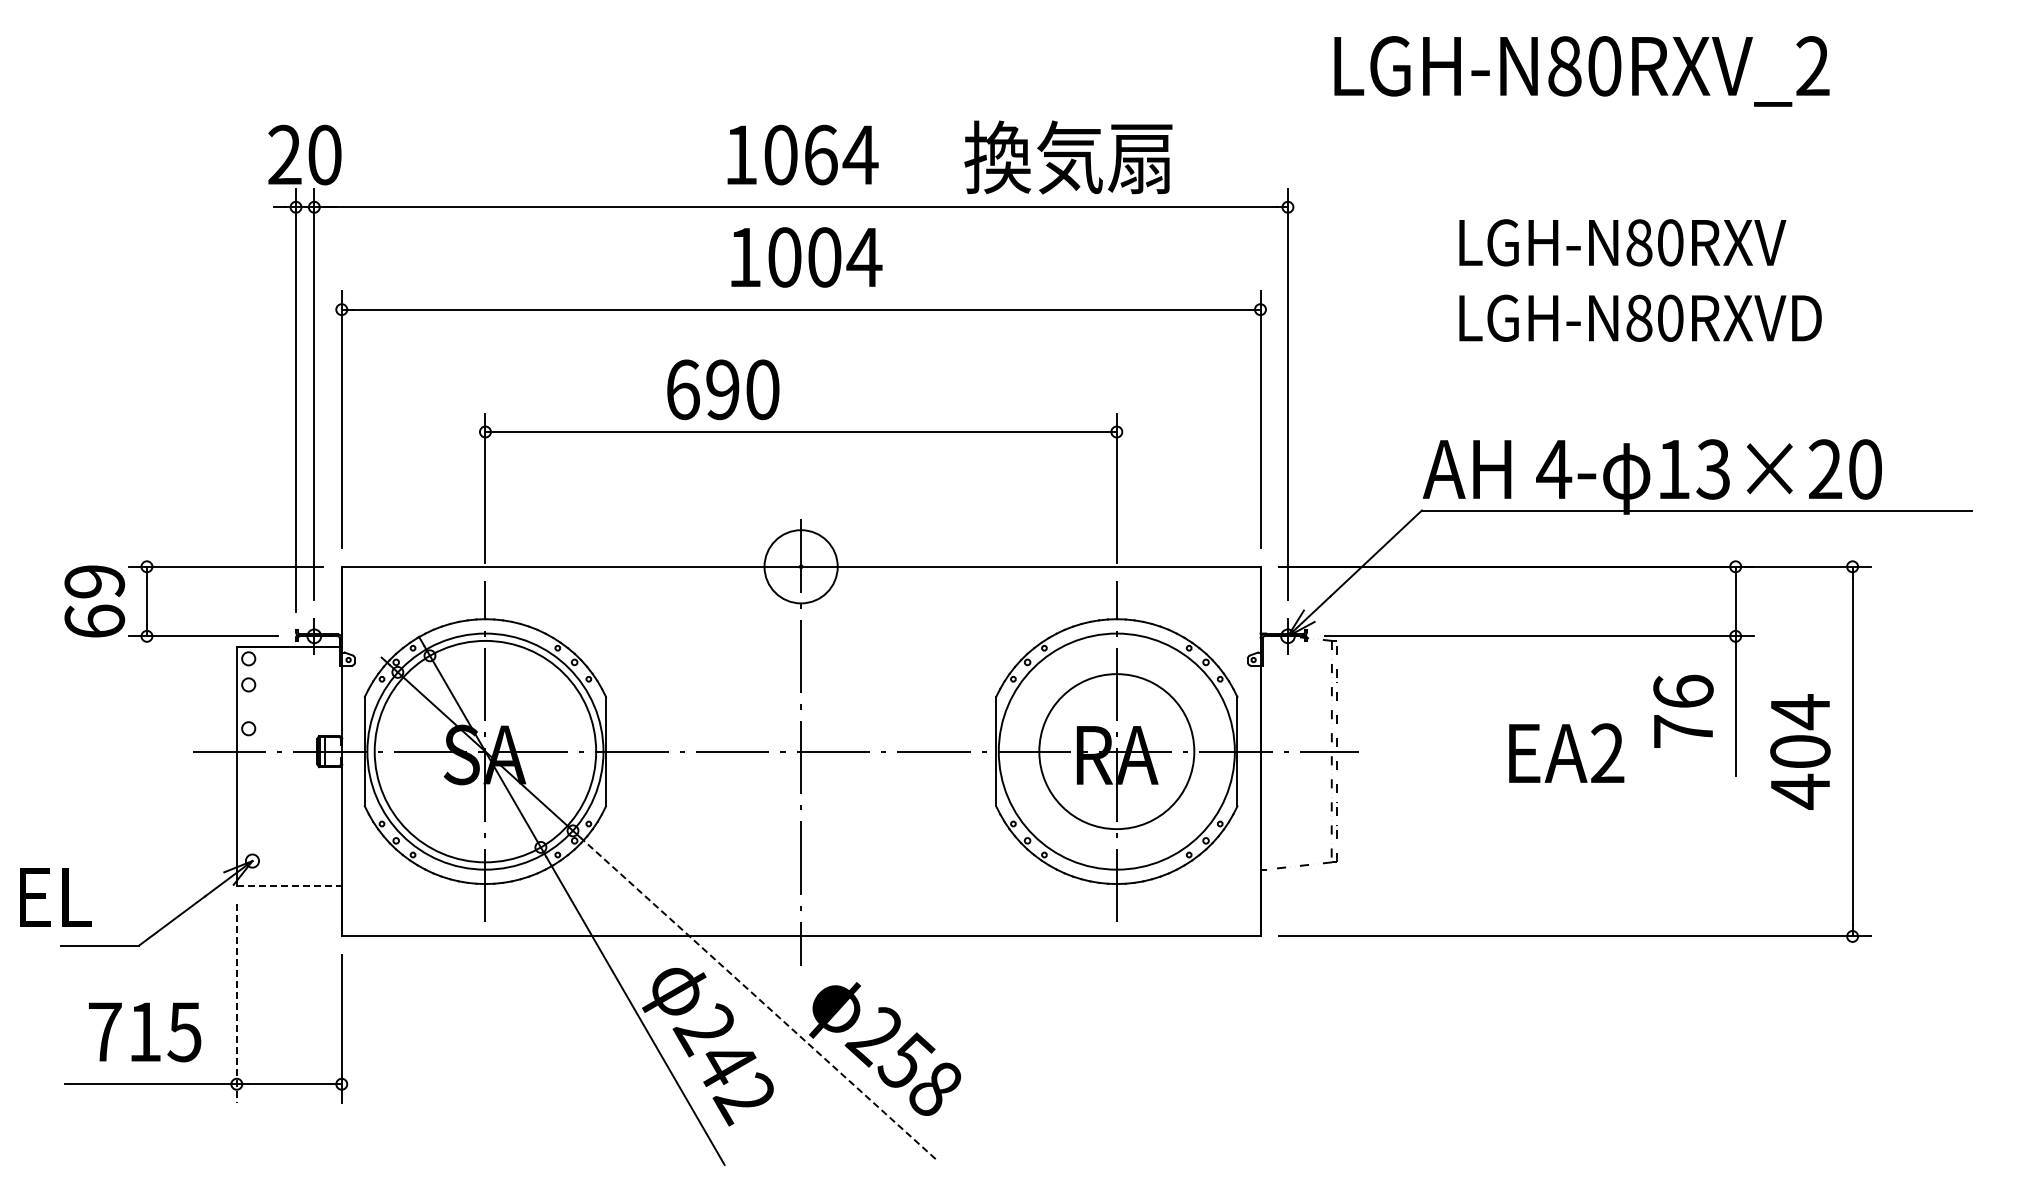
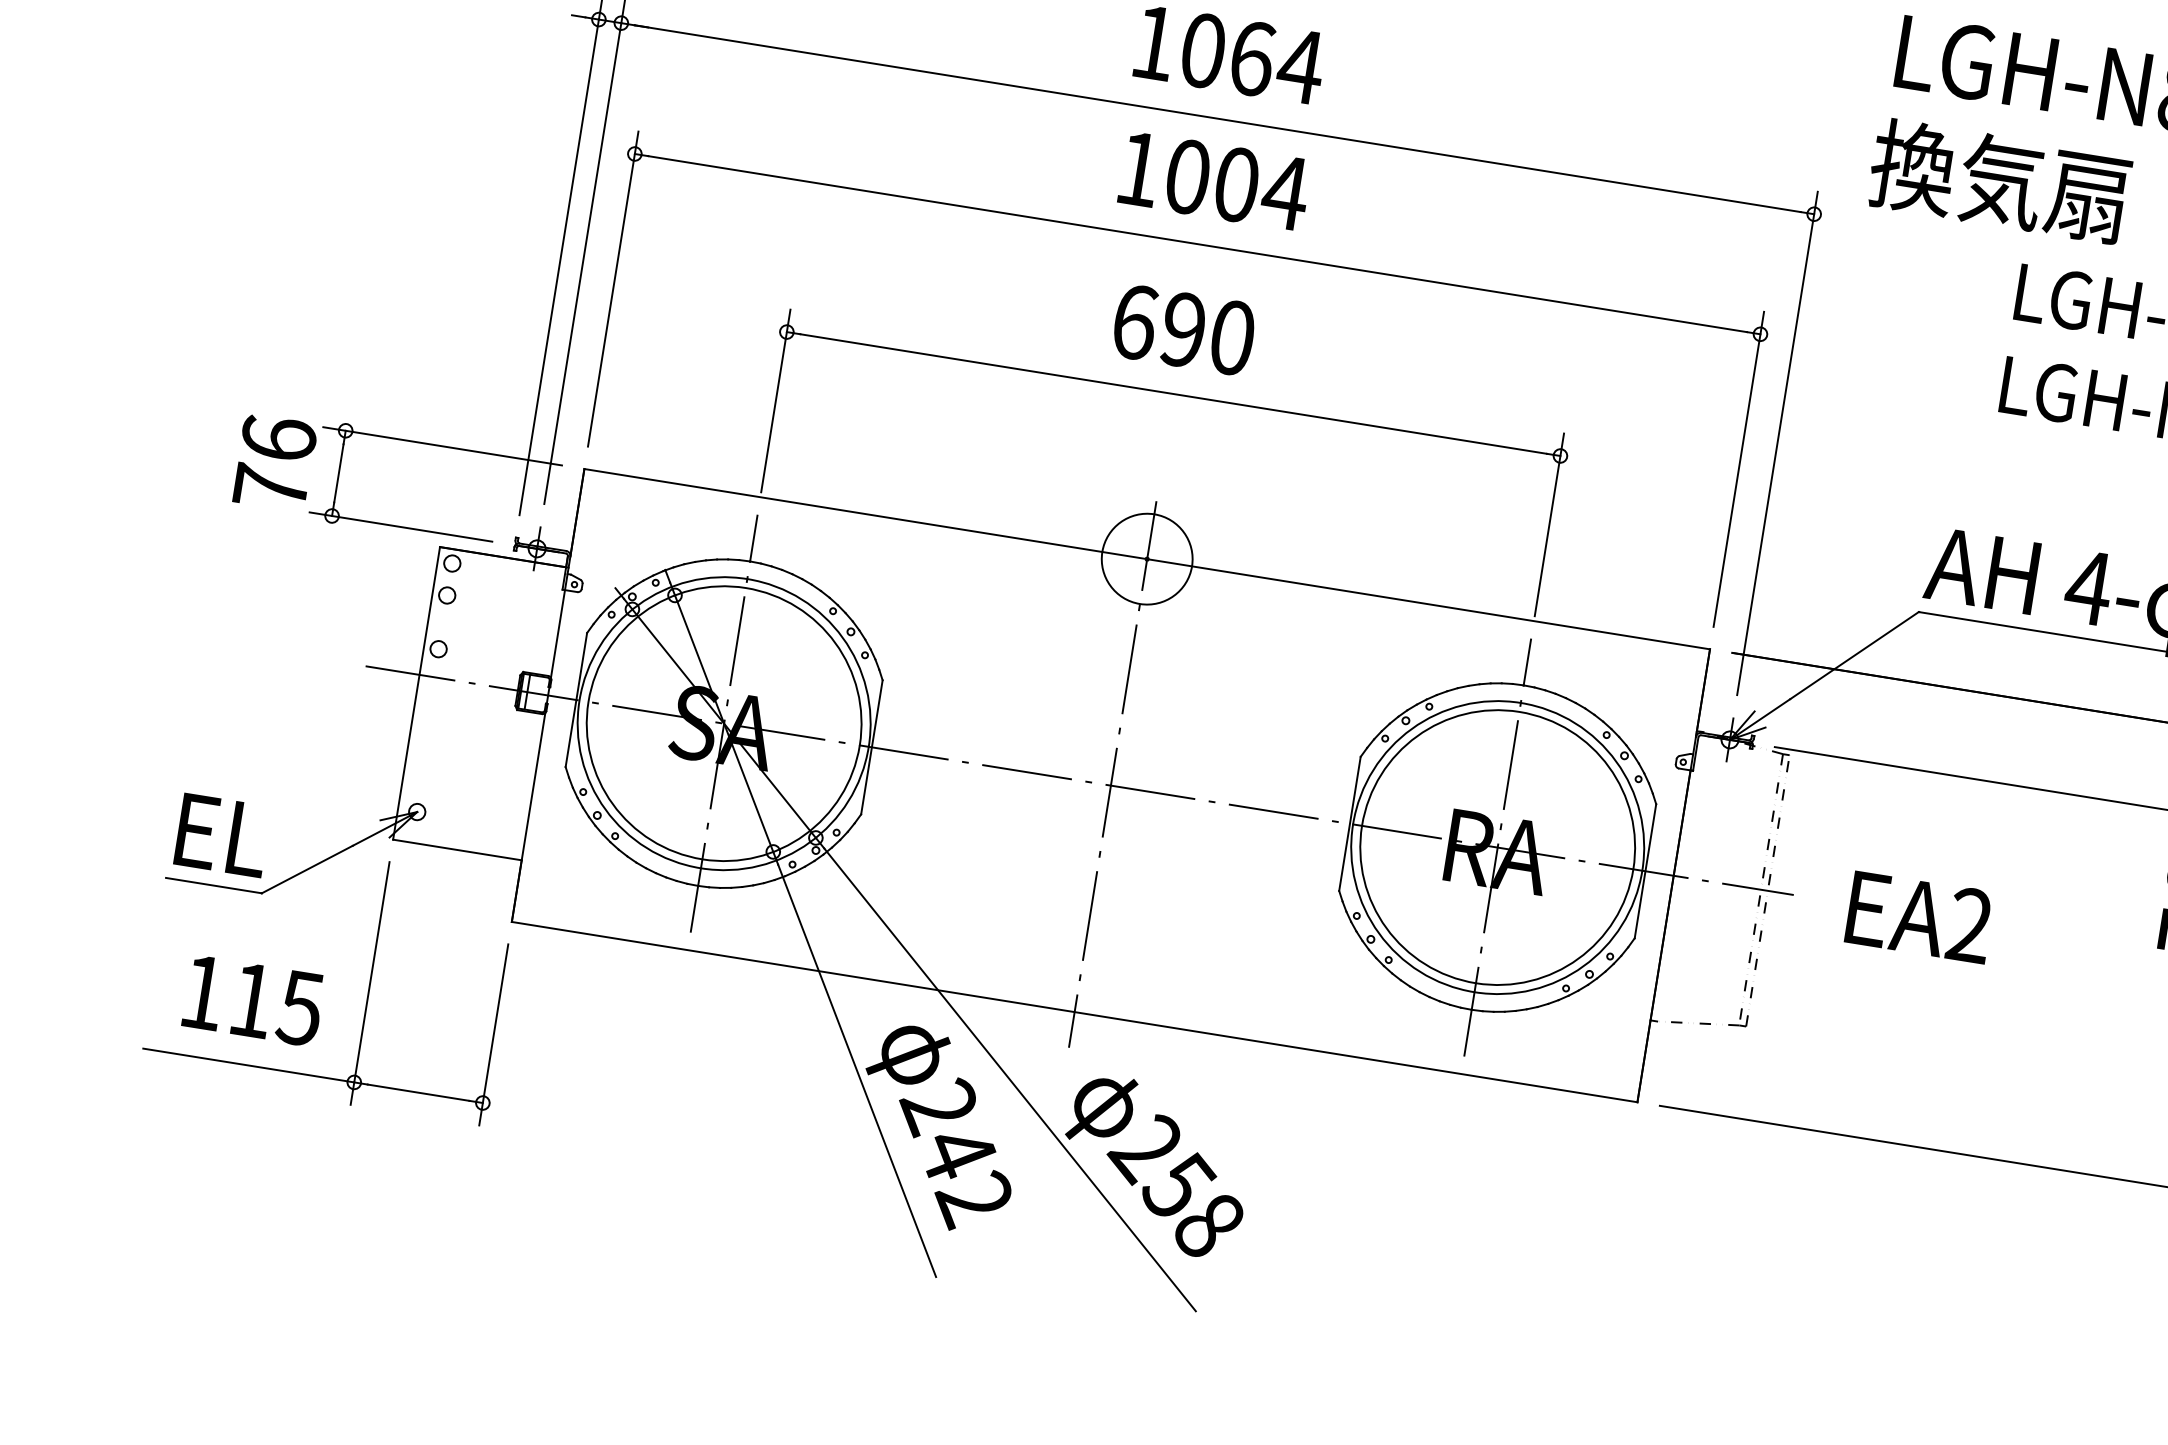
text: (1068, 157) -> (1999, 181), moved
text: (723, 389) -> (1184, 329), moved
text: (94, 600) -> (274, 461), 69 -> 76
circle: (1116, 751) -> (1497, 847), size x1.43
text: (1566, 752) -> (1919, 916), moved
line: (289, 886) -> (457, 850), dashed -> solid
text: (55, 897) -> (222, 835), moved
line: (758, 998) -> (1010, 1079), dashed -> solid
line: (236, 1004) -> (369, 984), dashed -> solid
text: (104, 1031) -> (202, 991), 715 -> 115

